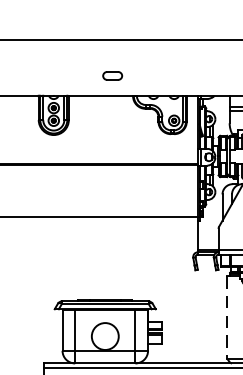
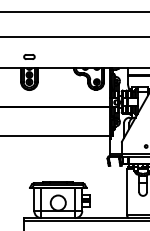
part: (112, 75) -> (29, 56), moved
line: (226, 317) -> (126, 192), dashed -> solid

